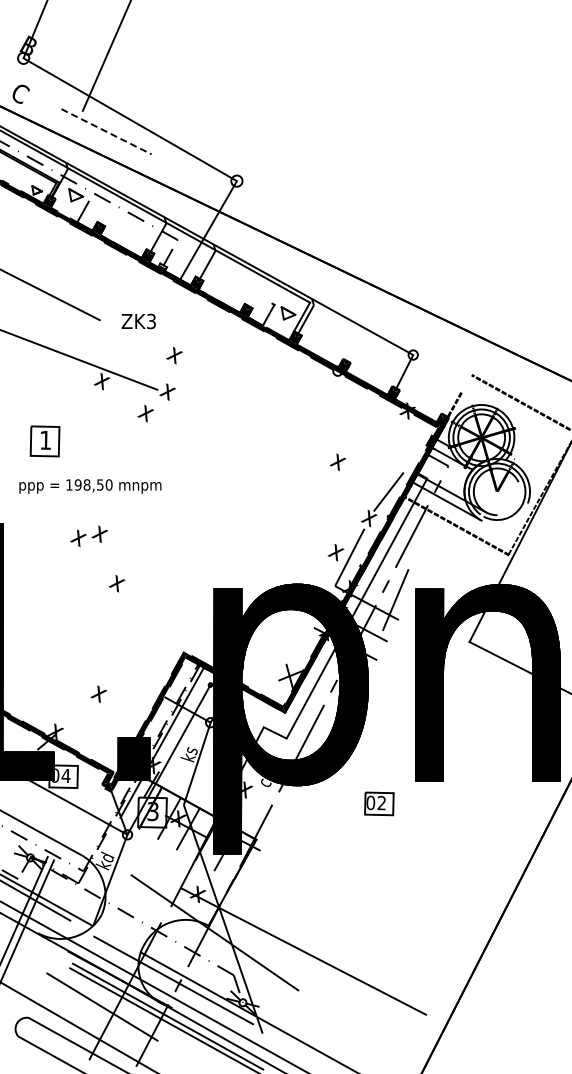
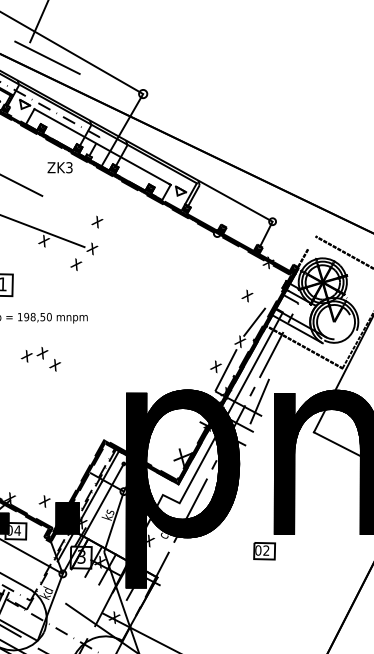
line: (107, 132) -> (48, 58), dashed -> solid
line: (181, 252) -> (102, 146), added
text: (138, 321) -> (59, 167), moved
text: (337, 461) -> (247, 295), moved
text: (116, 583) -> (54, 365), moved
text: (98, 693) -> (44, 501), moved
part: (379, 803) -> (264, 550), moved

